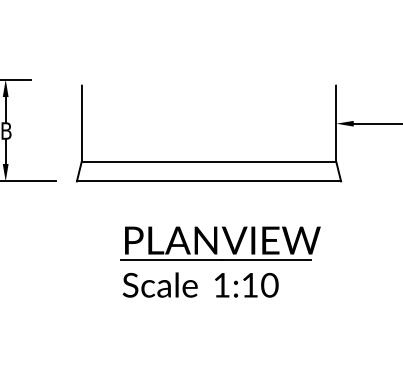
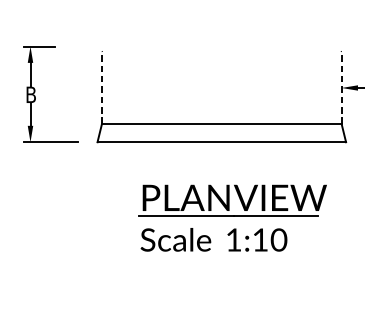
line: (81, 123) -> (101, 87), solid -> dashed
line: (336, 123) -> (341, 87), solid -> dashed

